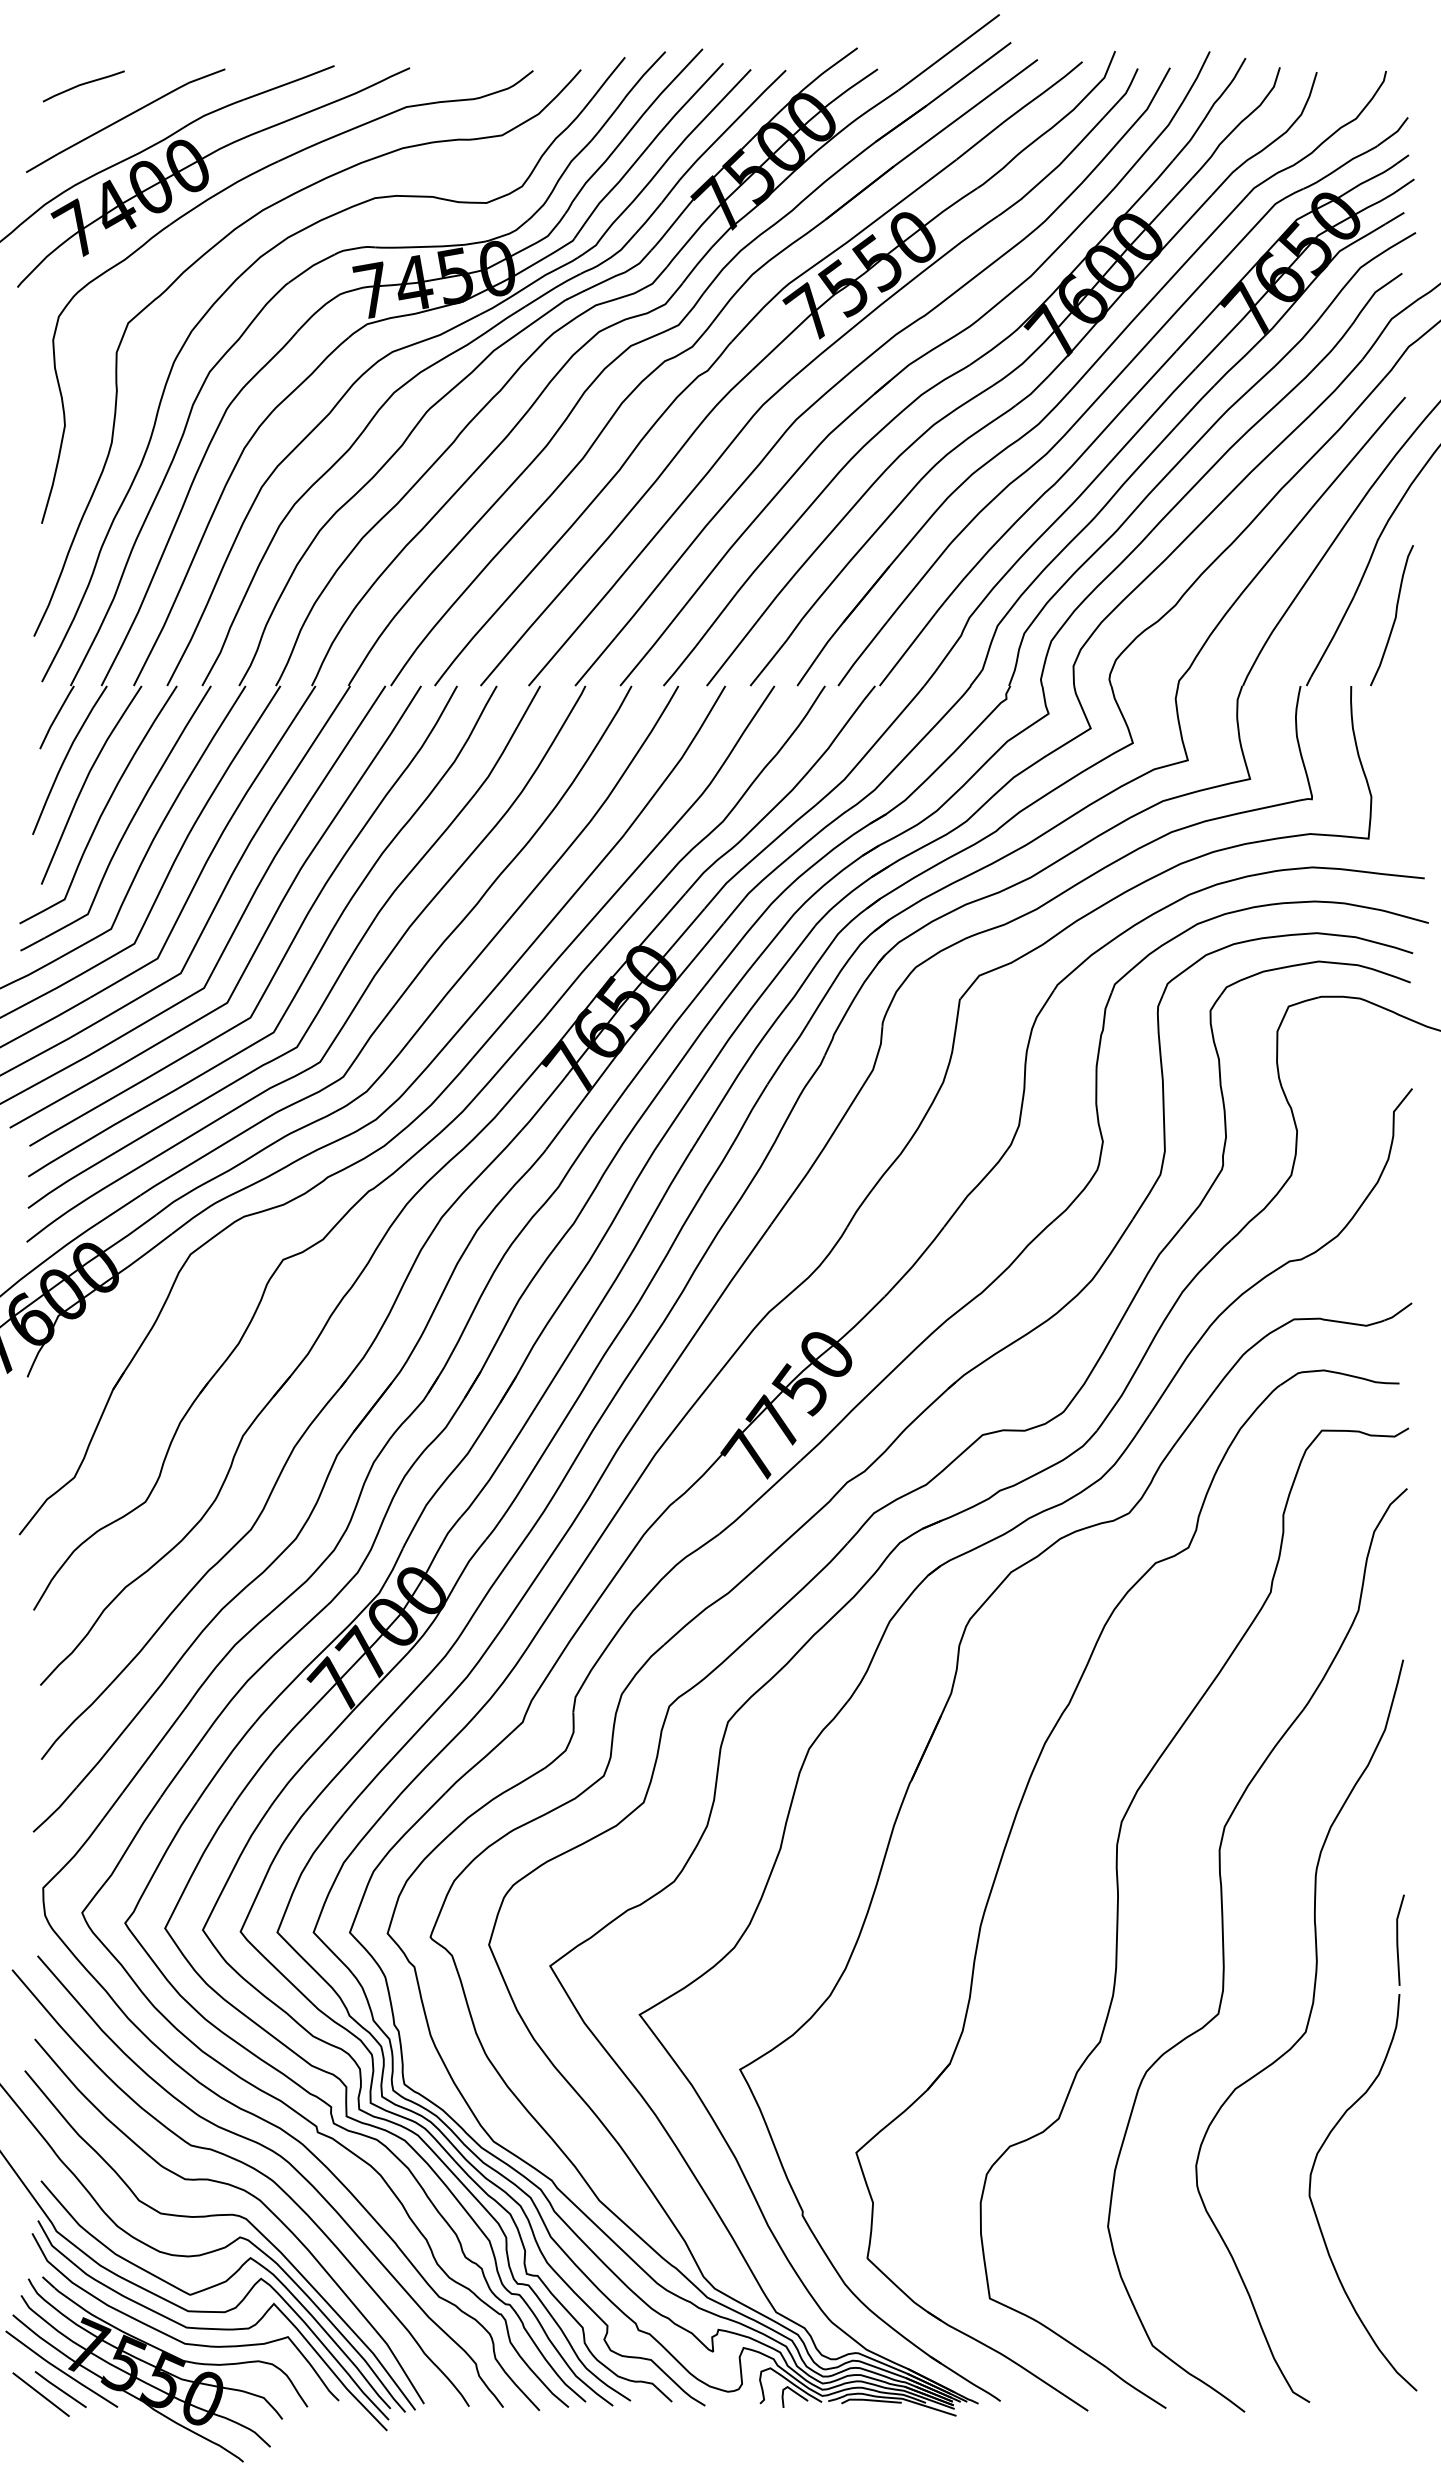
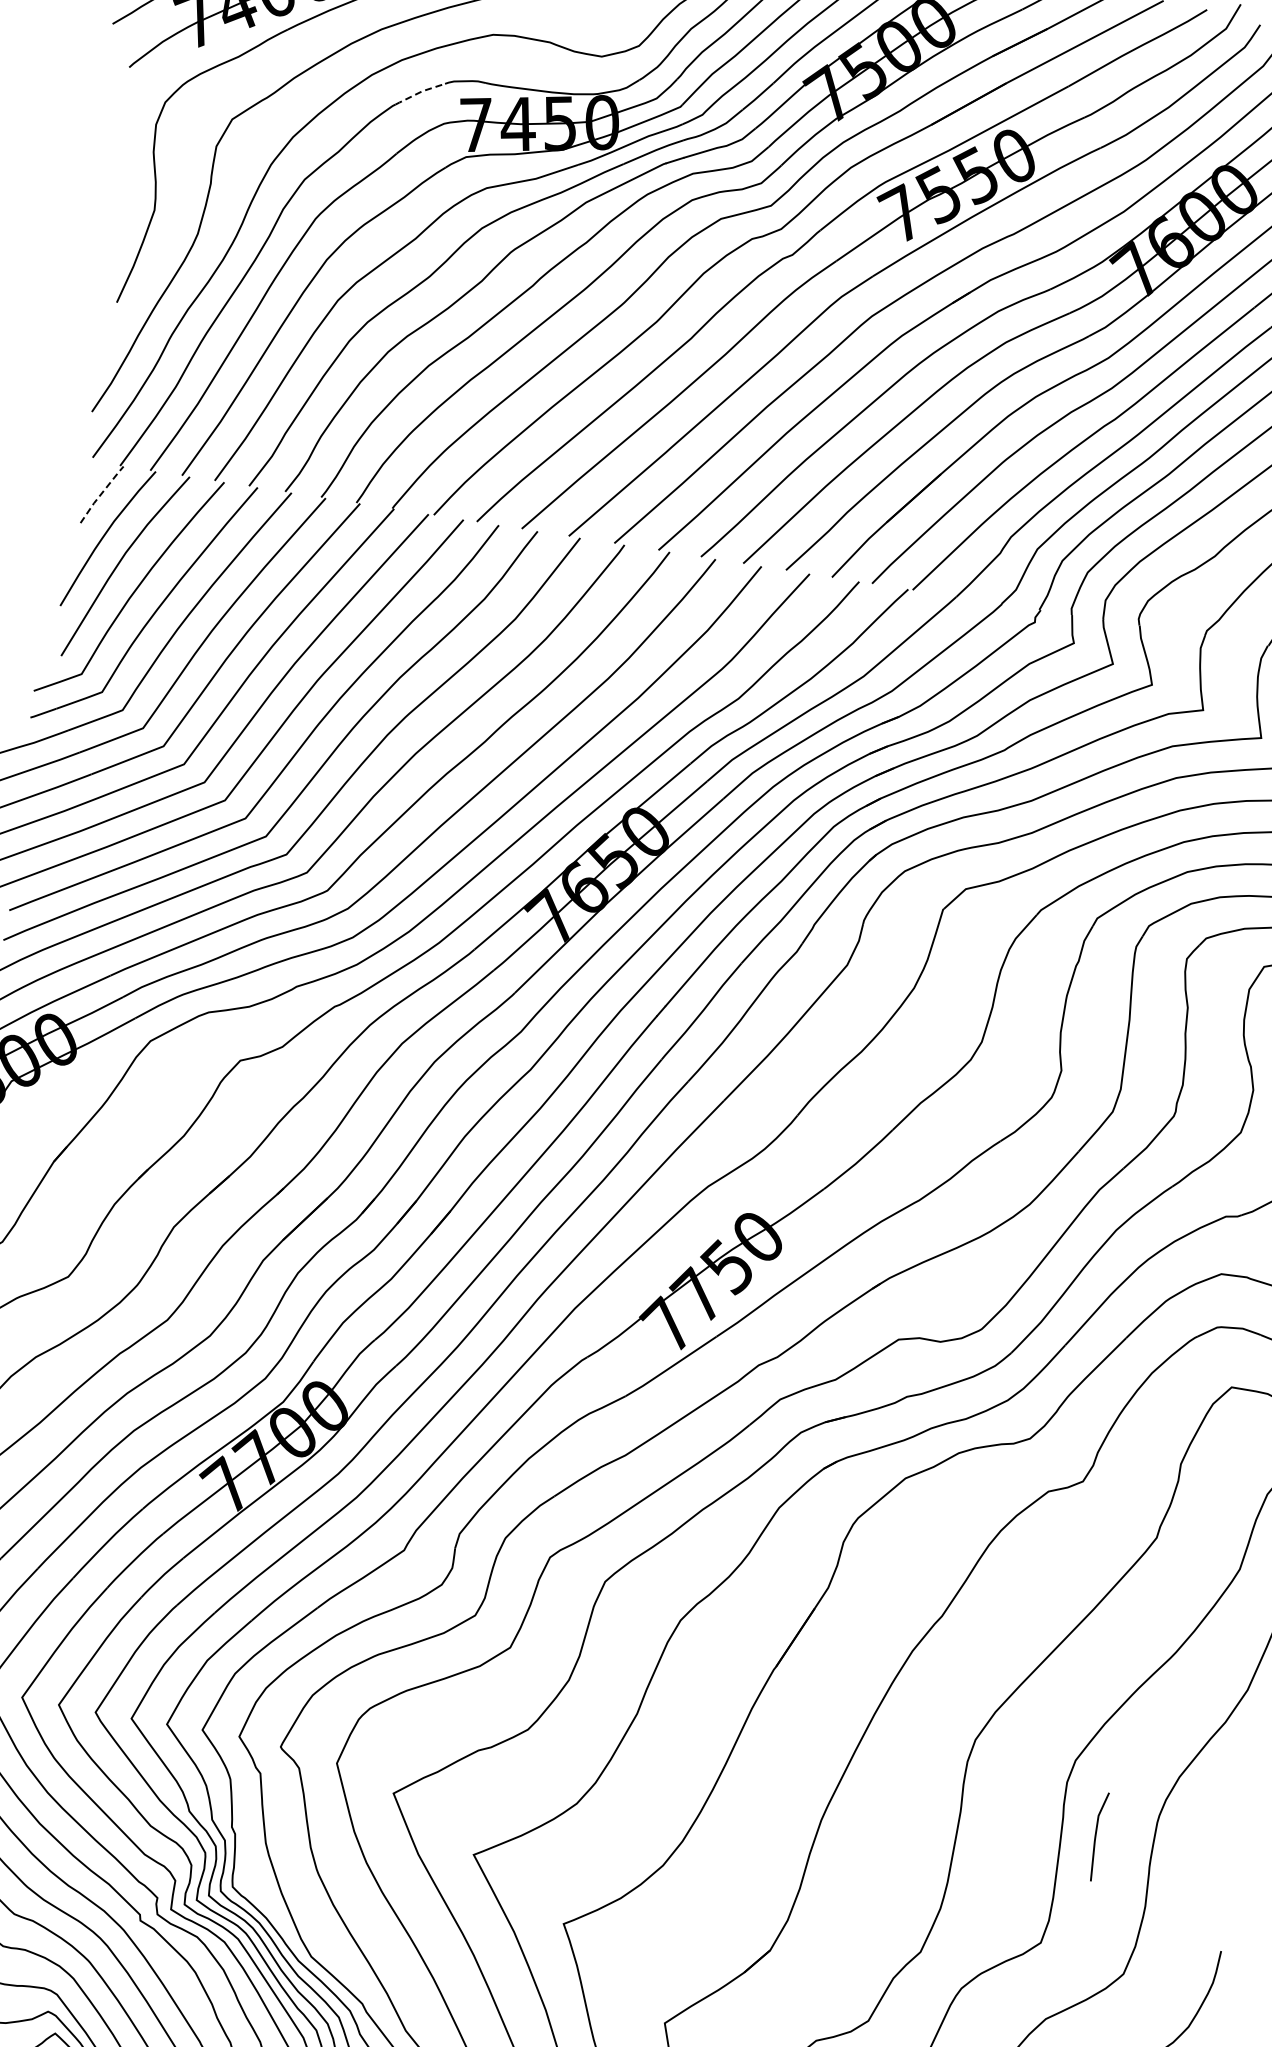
line: (310, 267) -> (419, 92), solid -> dashed
line: (56, 716) -> (101, 493), solid -> dashed
line: (1398, 1939) -> (1096, 1835), moved

